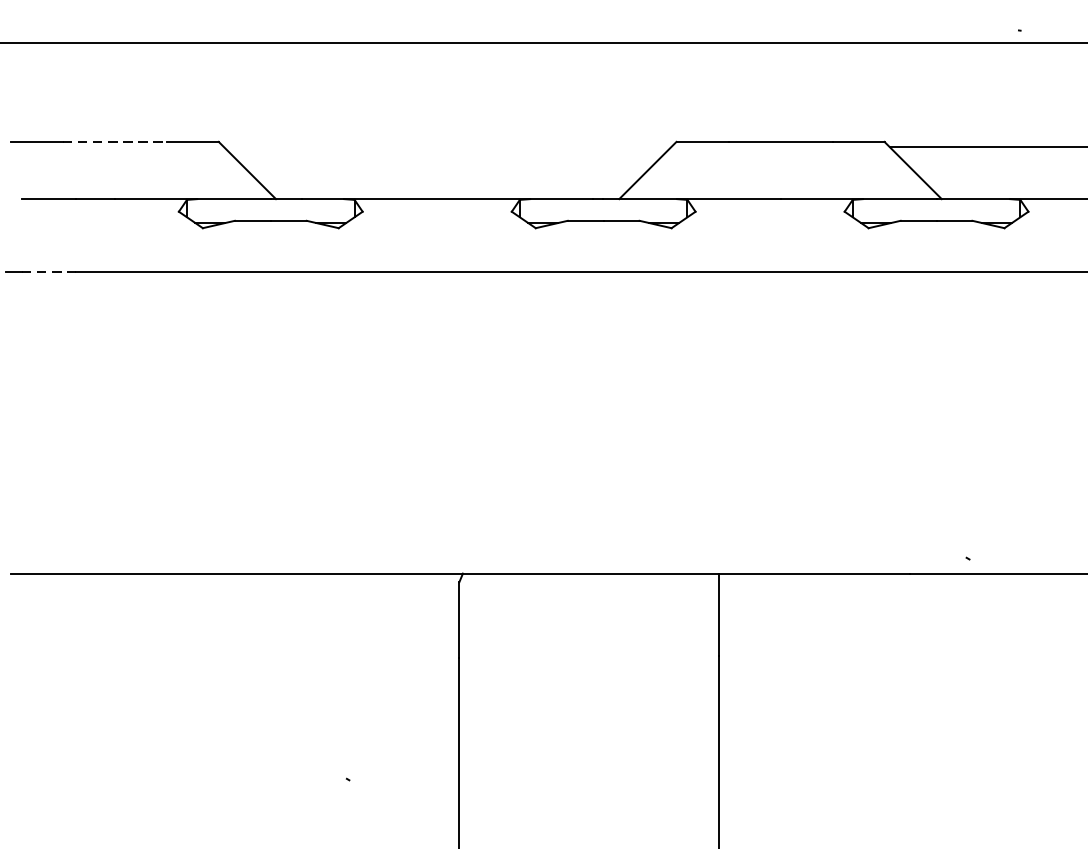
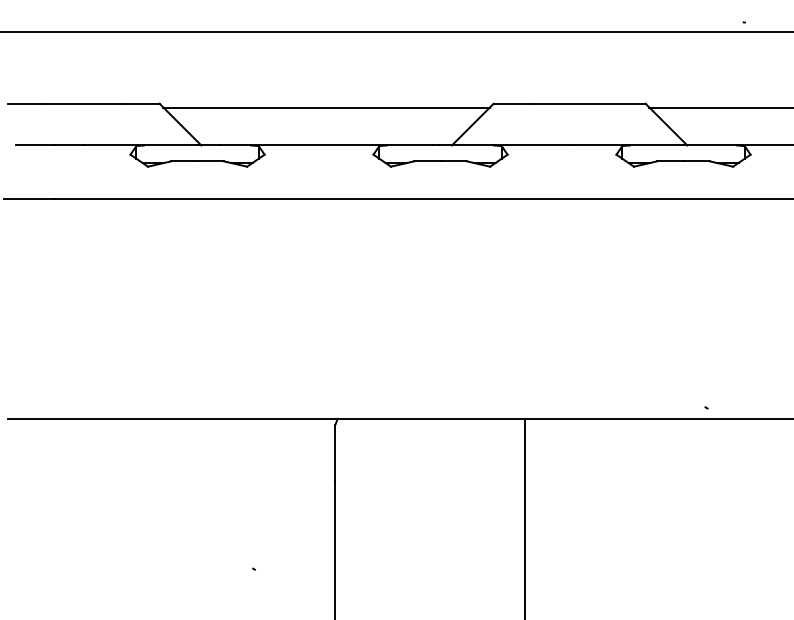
line: (114, 141) -> (83, 103), dashed -> solid
line: (447, 147) -> (326, 107), added
line: (48, 271) -> (35, 198), dashed -> solid

